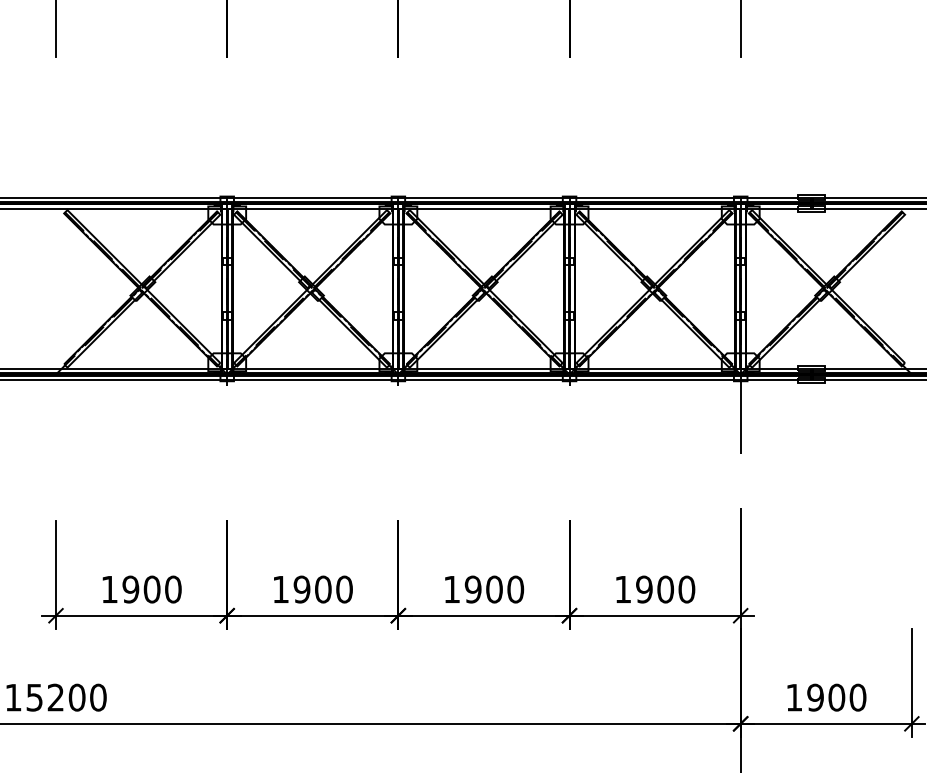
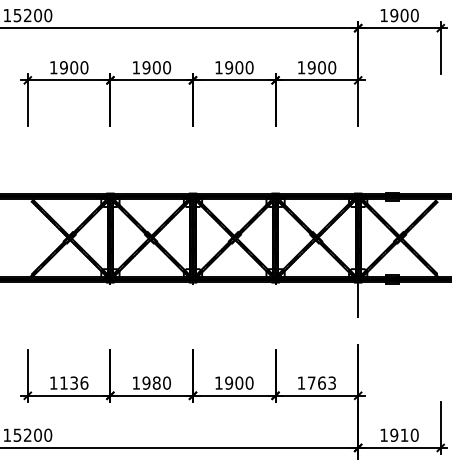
text: (150, 588) -> (73, 382), 1900 -> 1136
text: (322, 588) -> (156, 382), 1900 -> 1980
text: (664, 588) -> (321, 382), 1900 -> 1763
text: (836, 695) -> (404, 434), 1900 -> 1910

